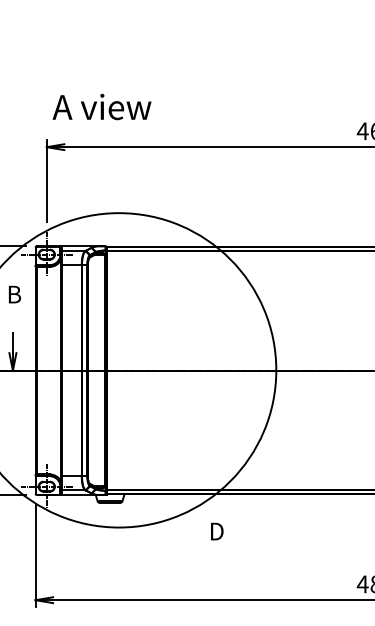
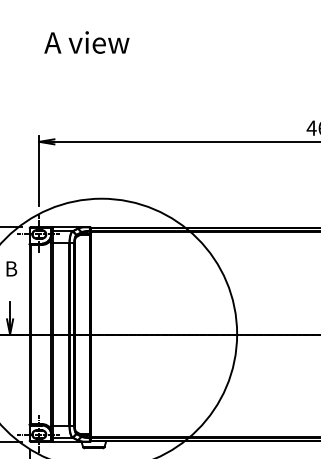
text: (101, 106) -> (86, 42), moved

